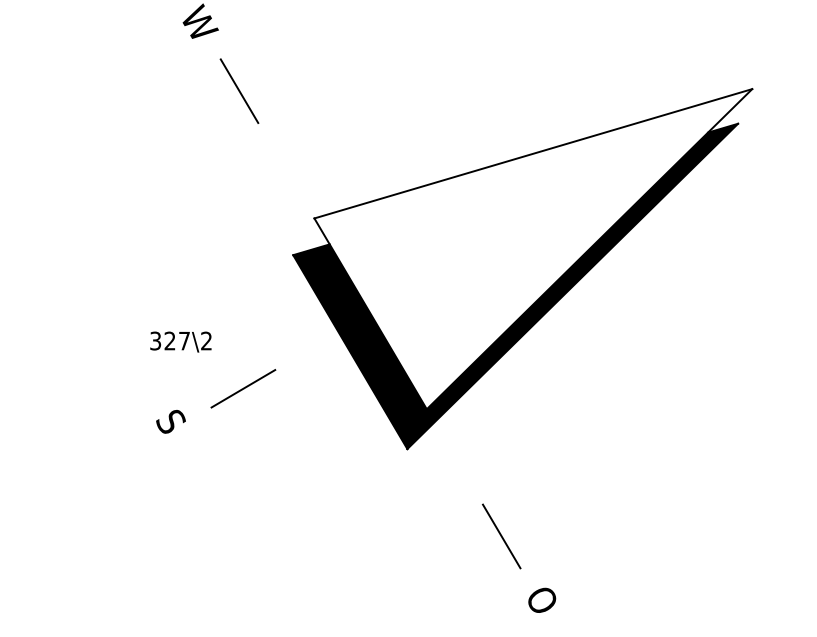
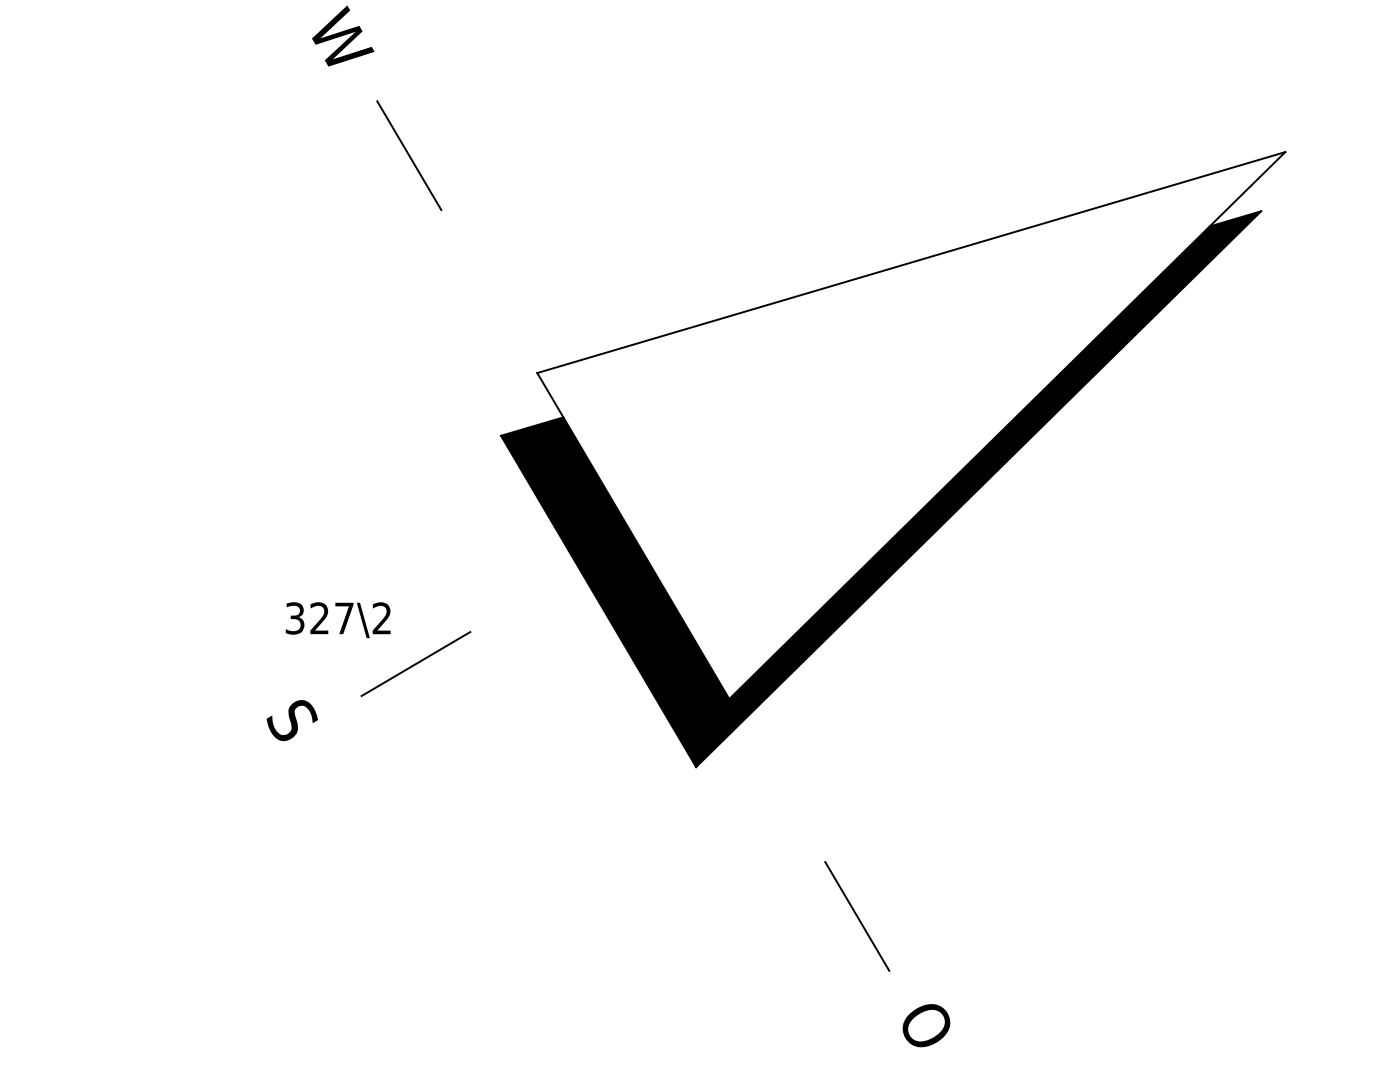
text: (180, 341) -> (337, 619), moved

